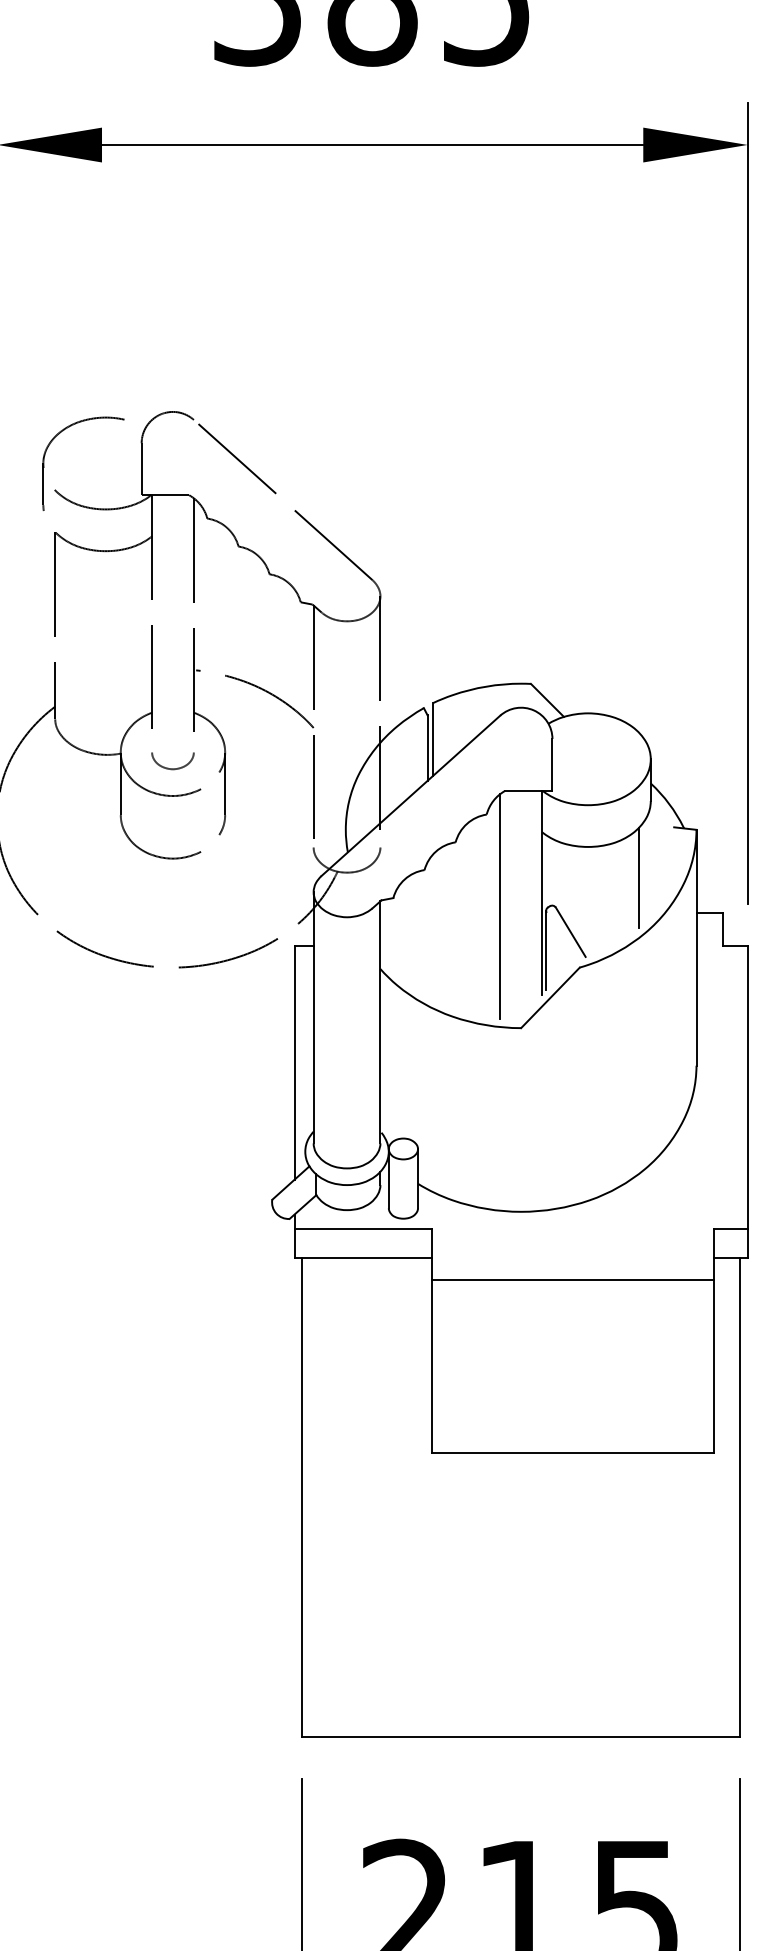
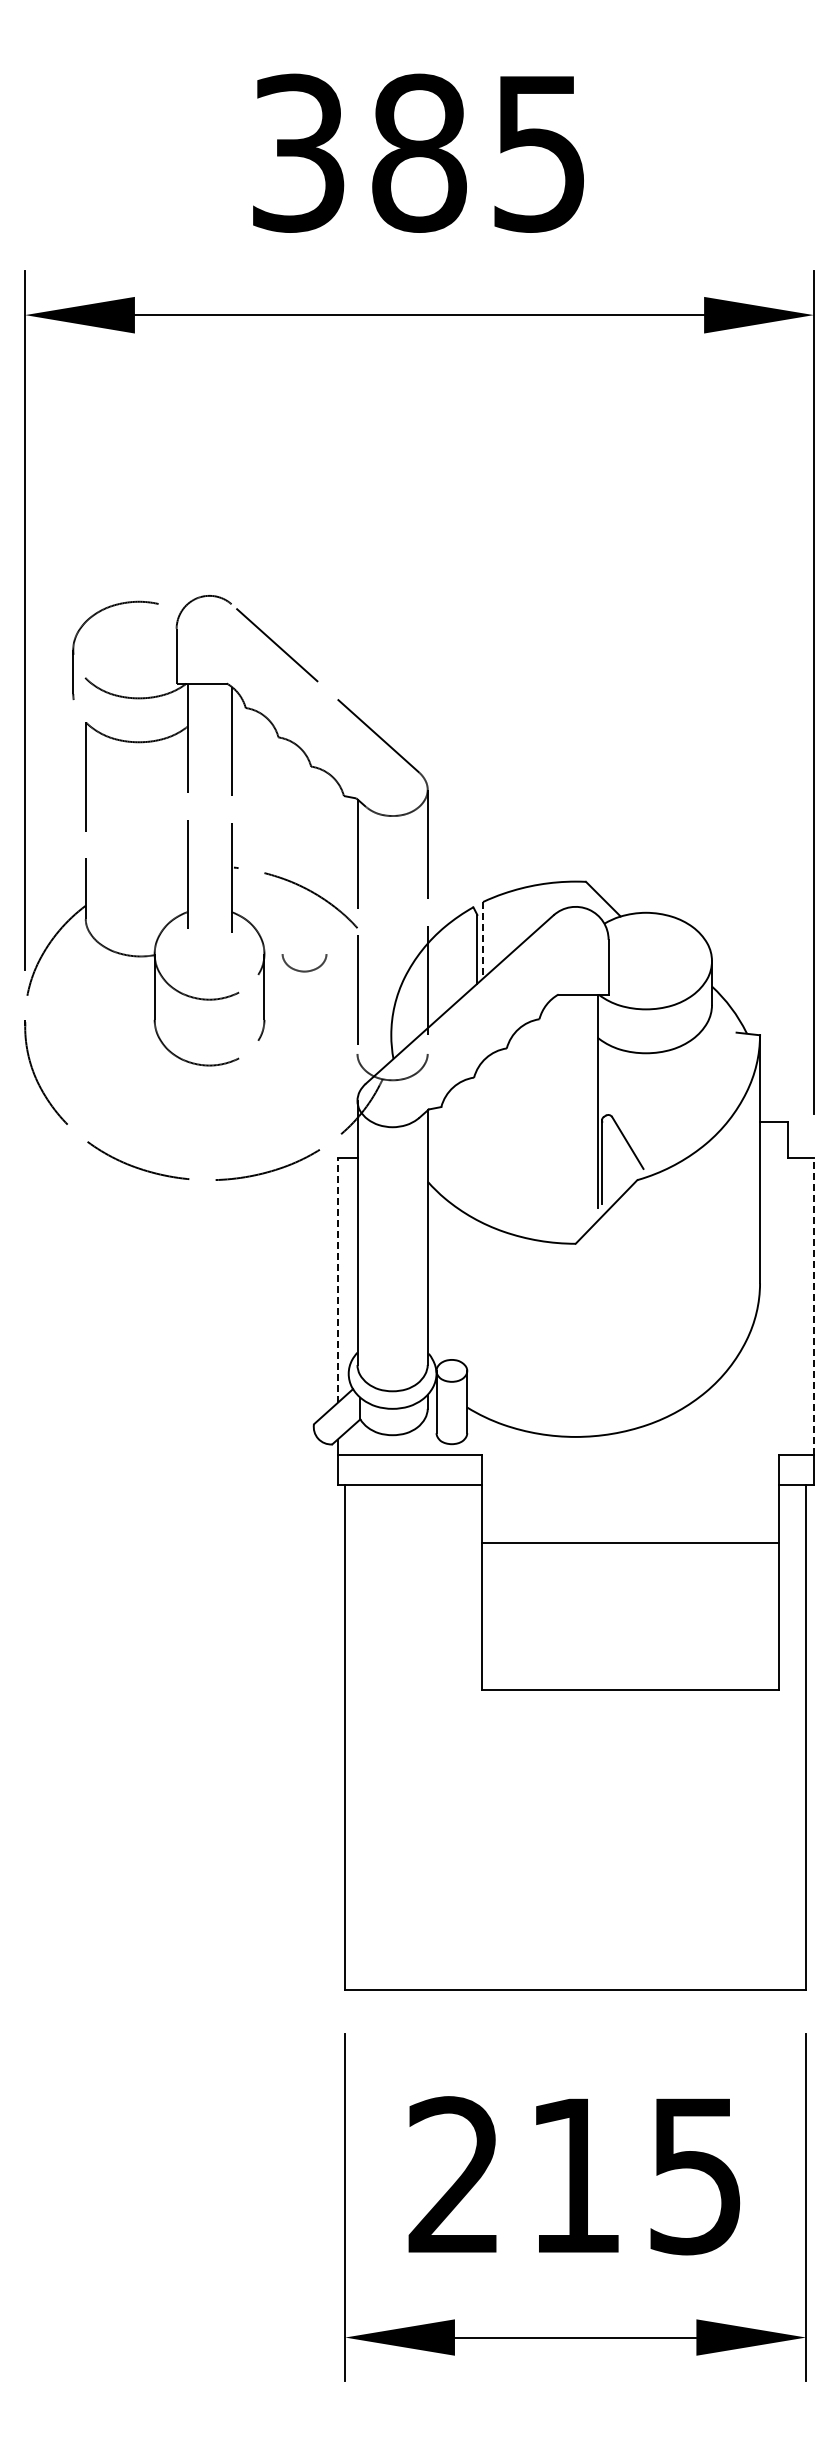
line: (433, 739) -> (483, 940), solid -> dashed
curve: (172, 768) -> (304, 970), moved
line: (638, 877) -> (699, 1085), removed
line: (500, 906) -> (553, 1115), removed
line: (294, 1063) -> (337, 1280), solid -> dashed
line: (747, 1087) -> (813, 1306), solid -> dashed
line: (573, 1279) -> (630, 1542), moved

